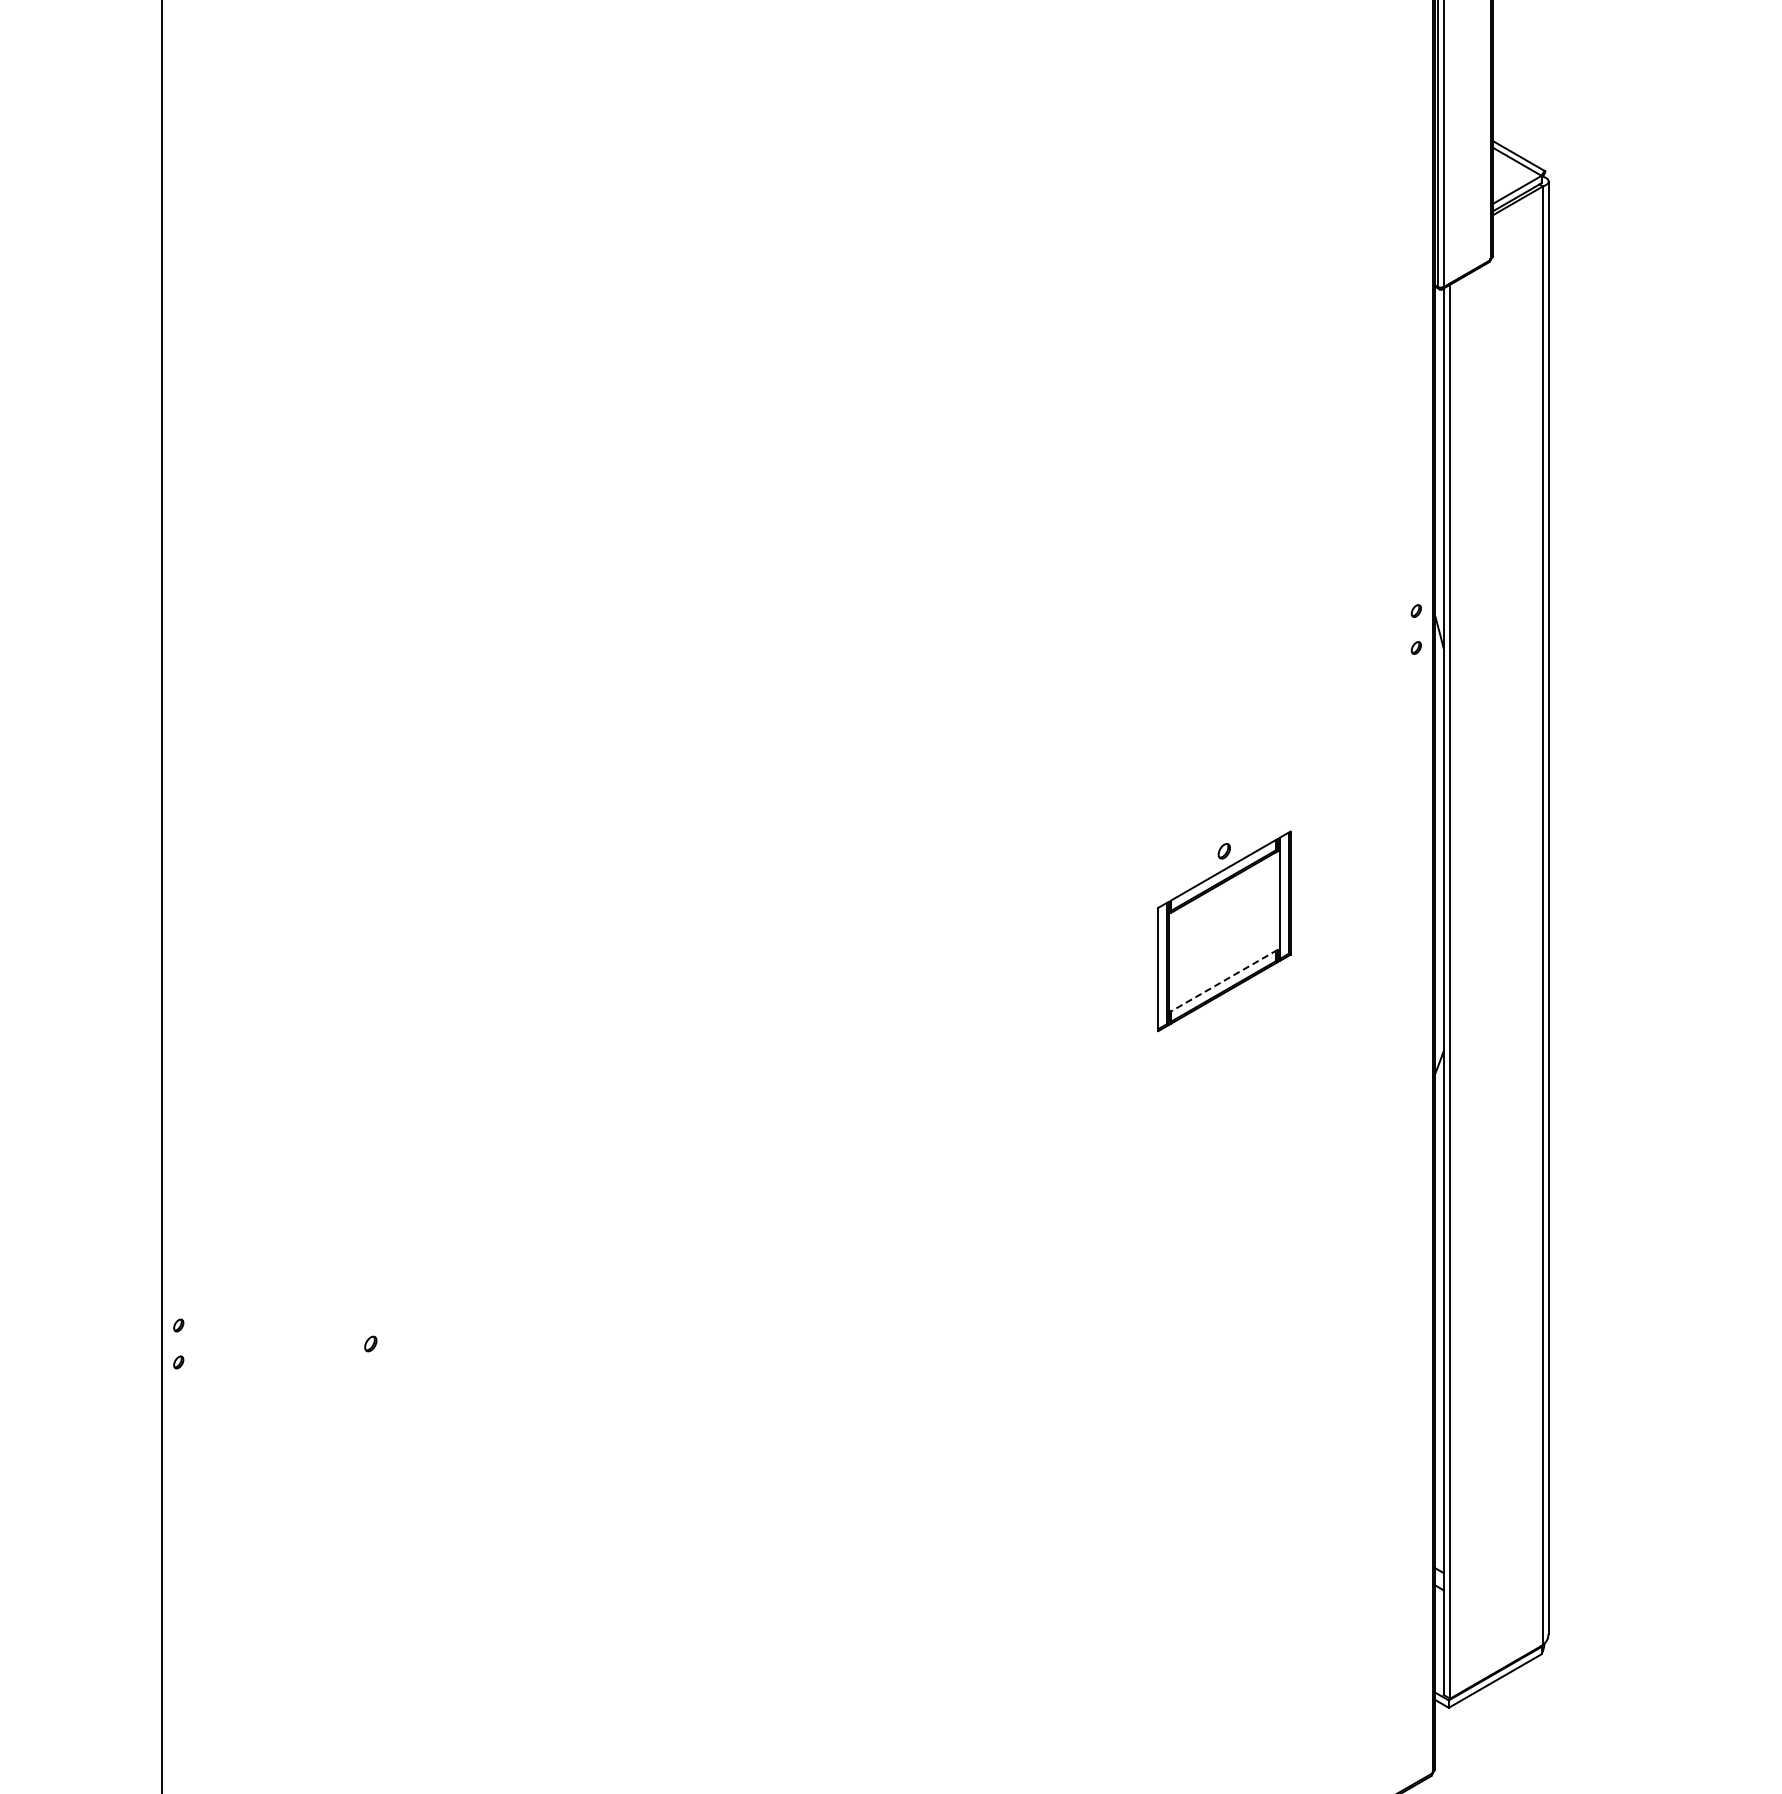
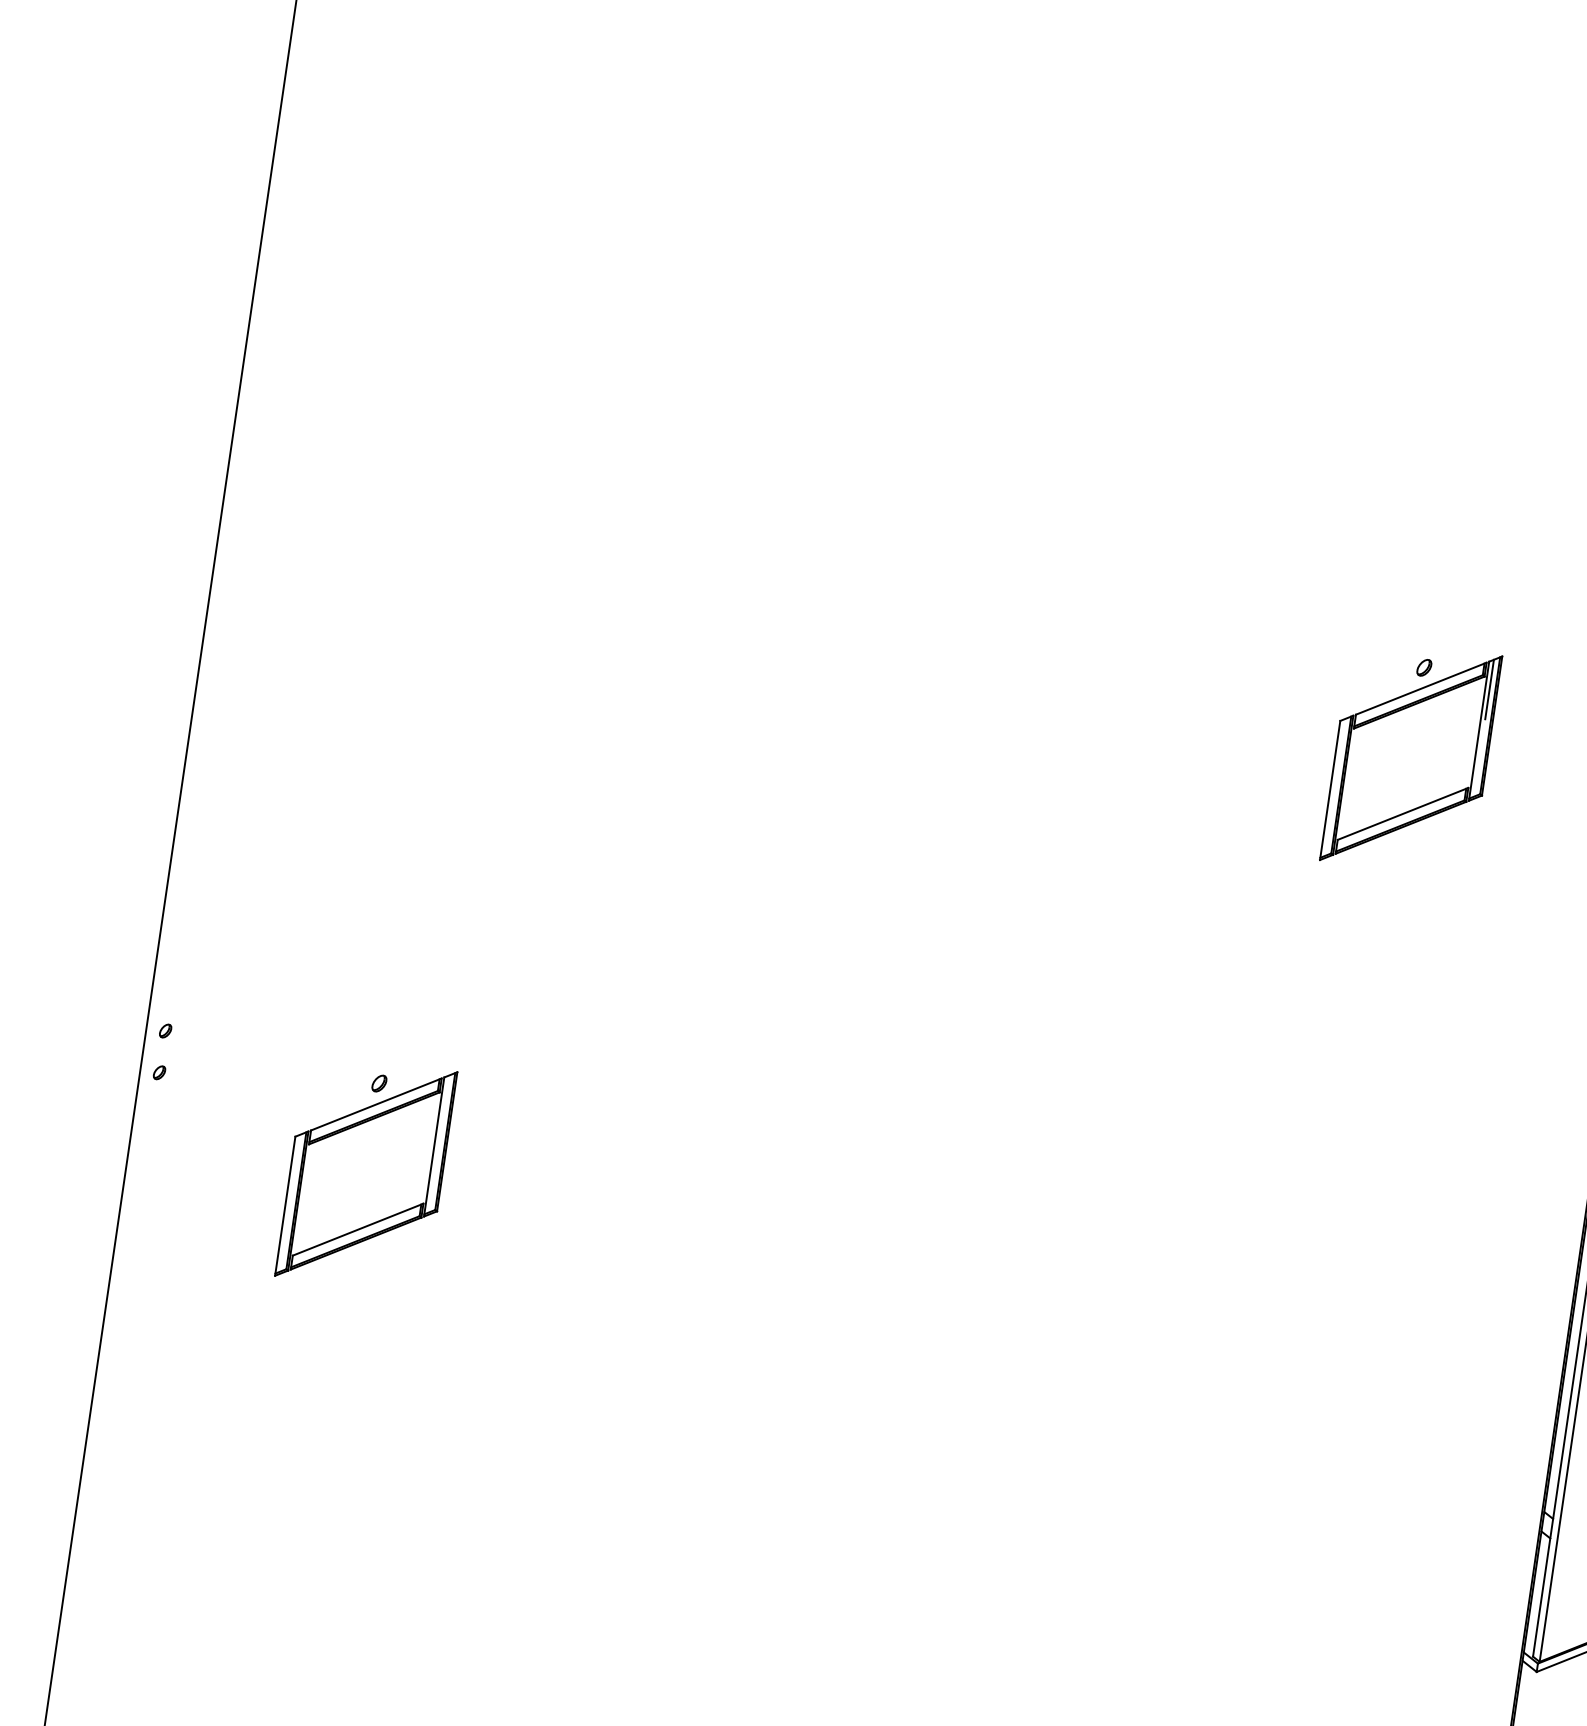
line: (1283, 861) -> (1489, 689), added
line: (1224, 980) -> (1403, 813), dashed -> solid
part: (370, 1423) -> (365, 1173), added

